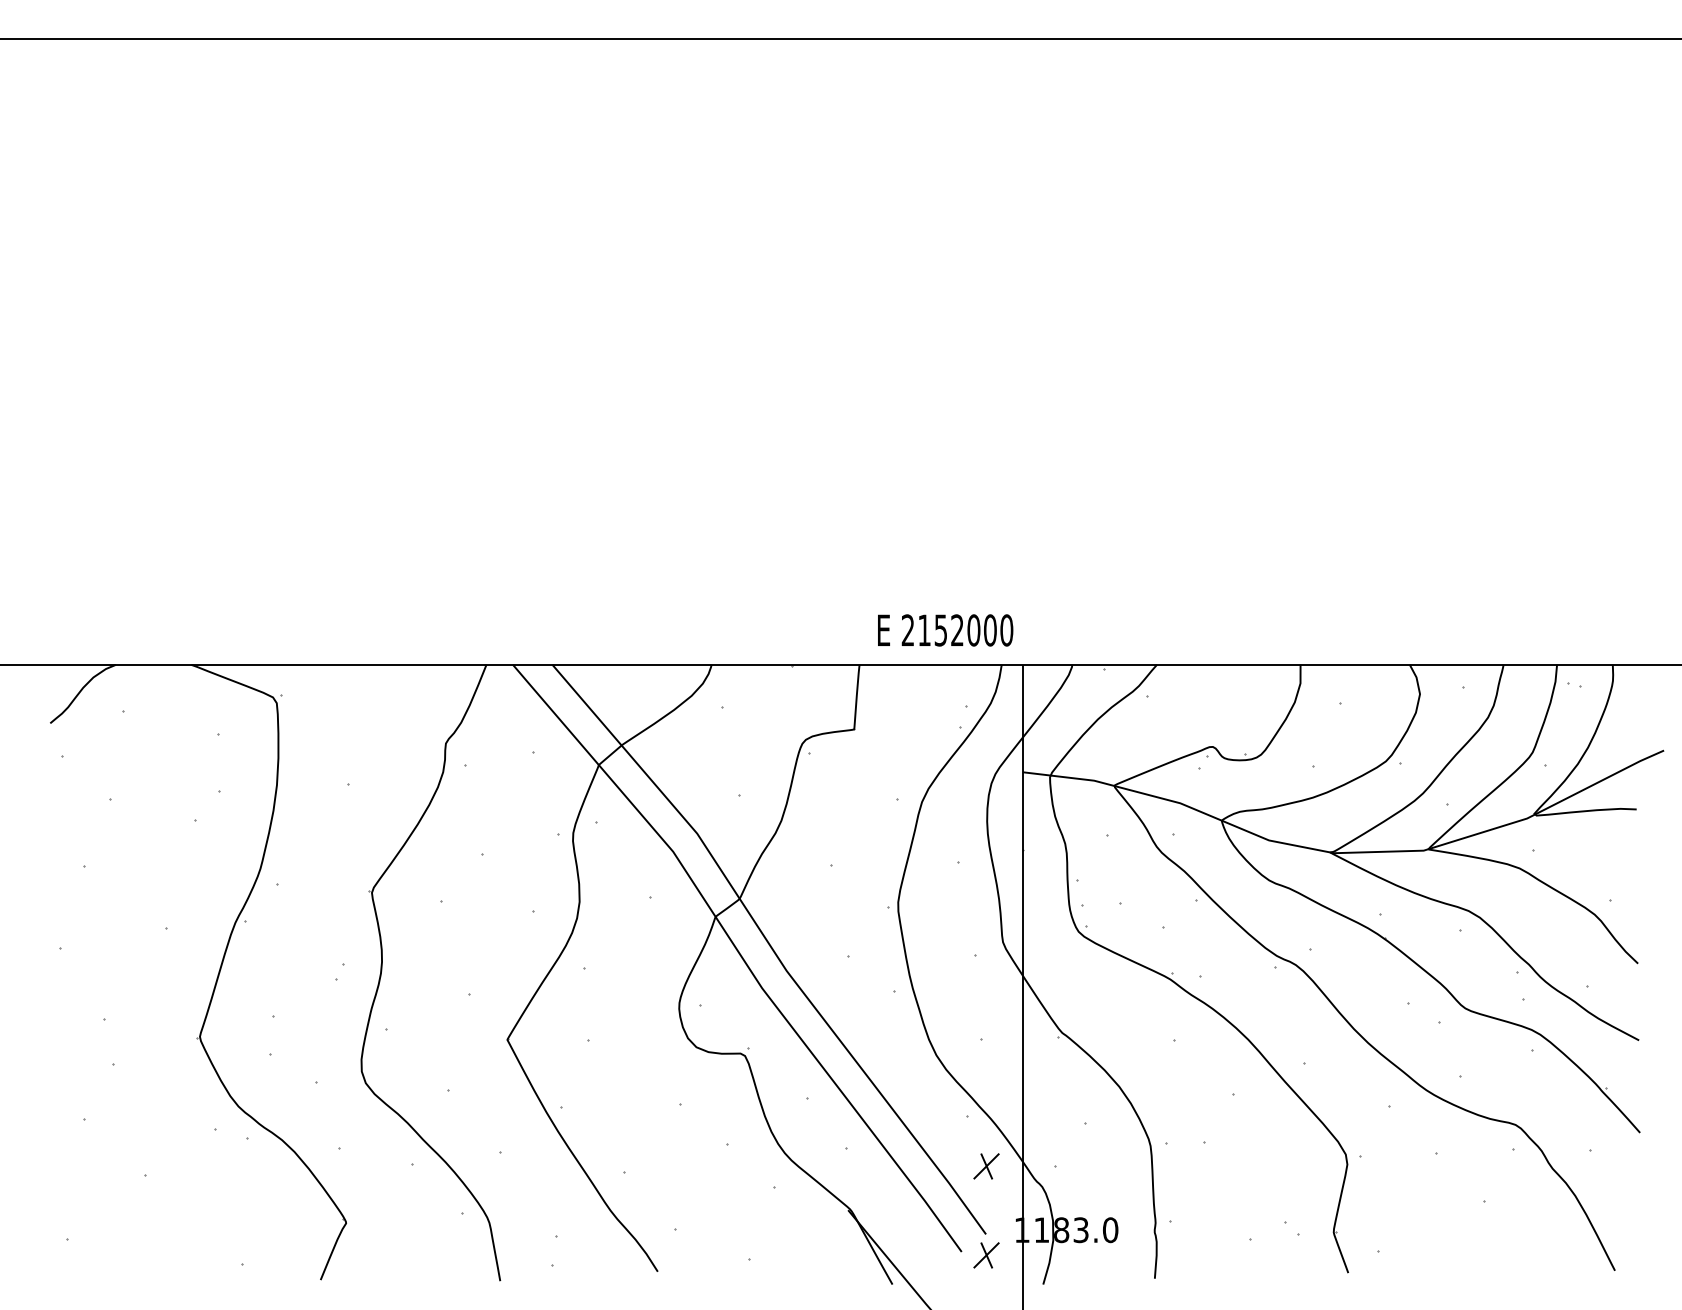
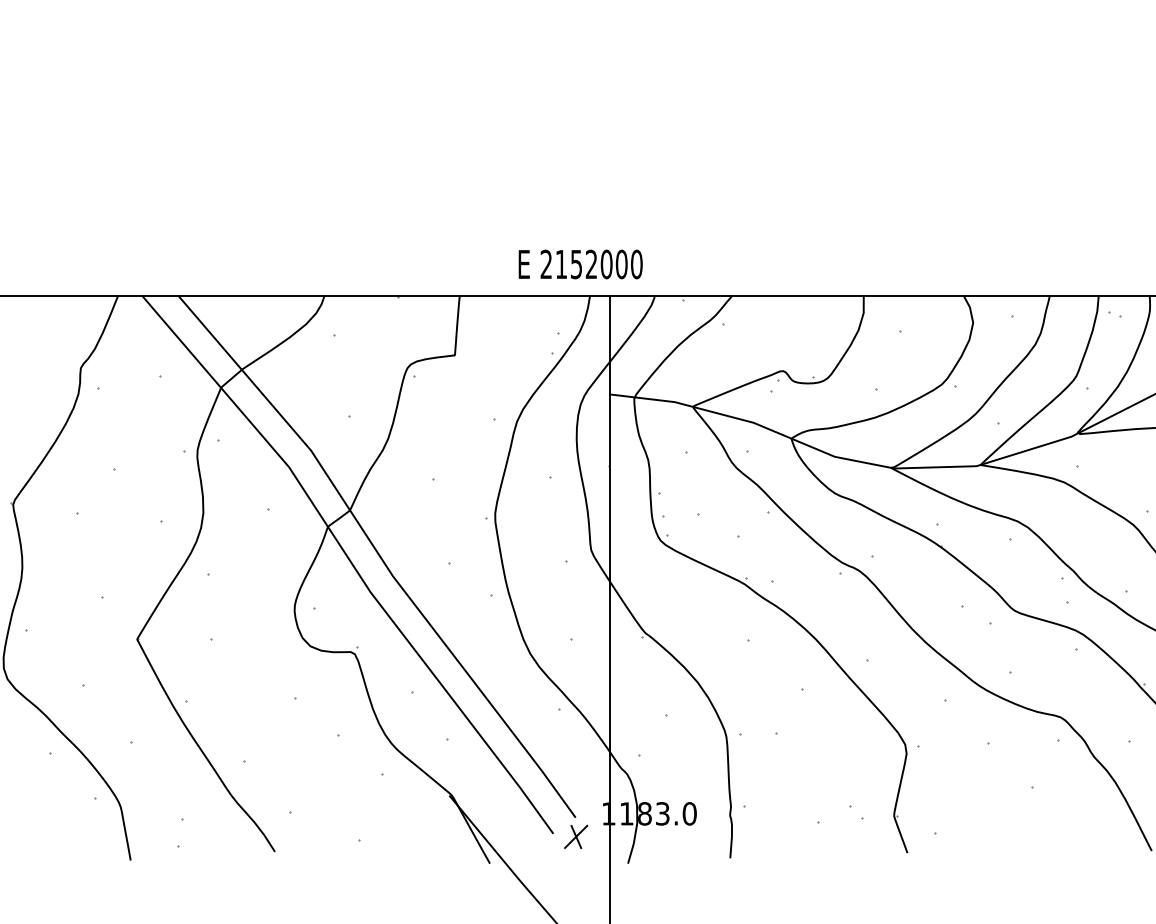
text: (945, 630) -> (580, 264), moved
part: (986, 1166) -> (576, 755), removed

